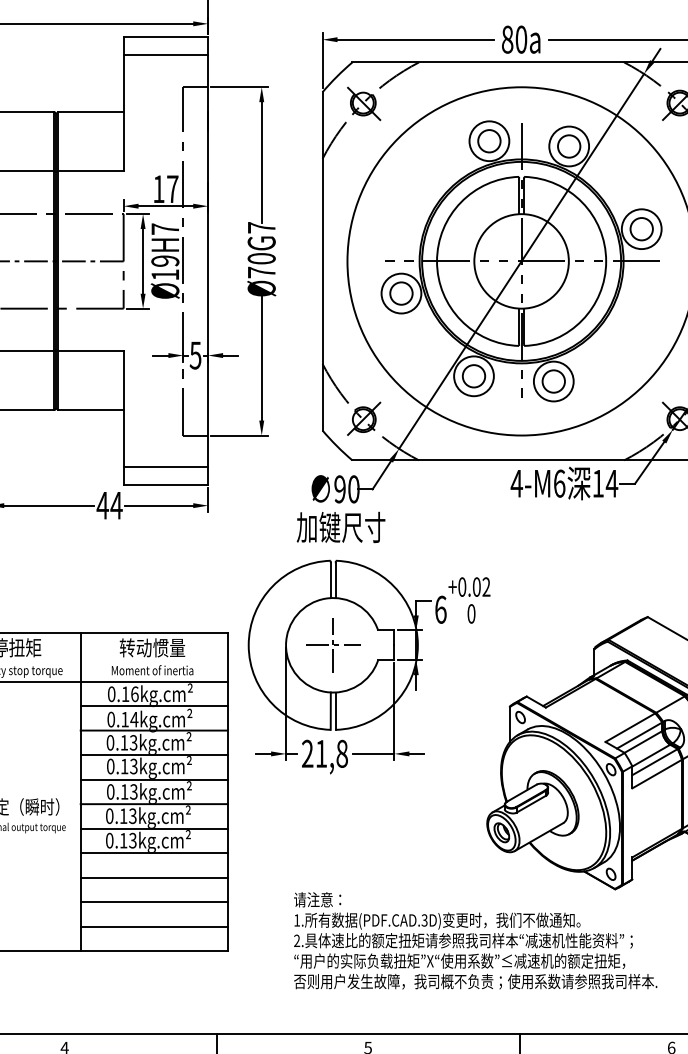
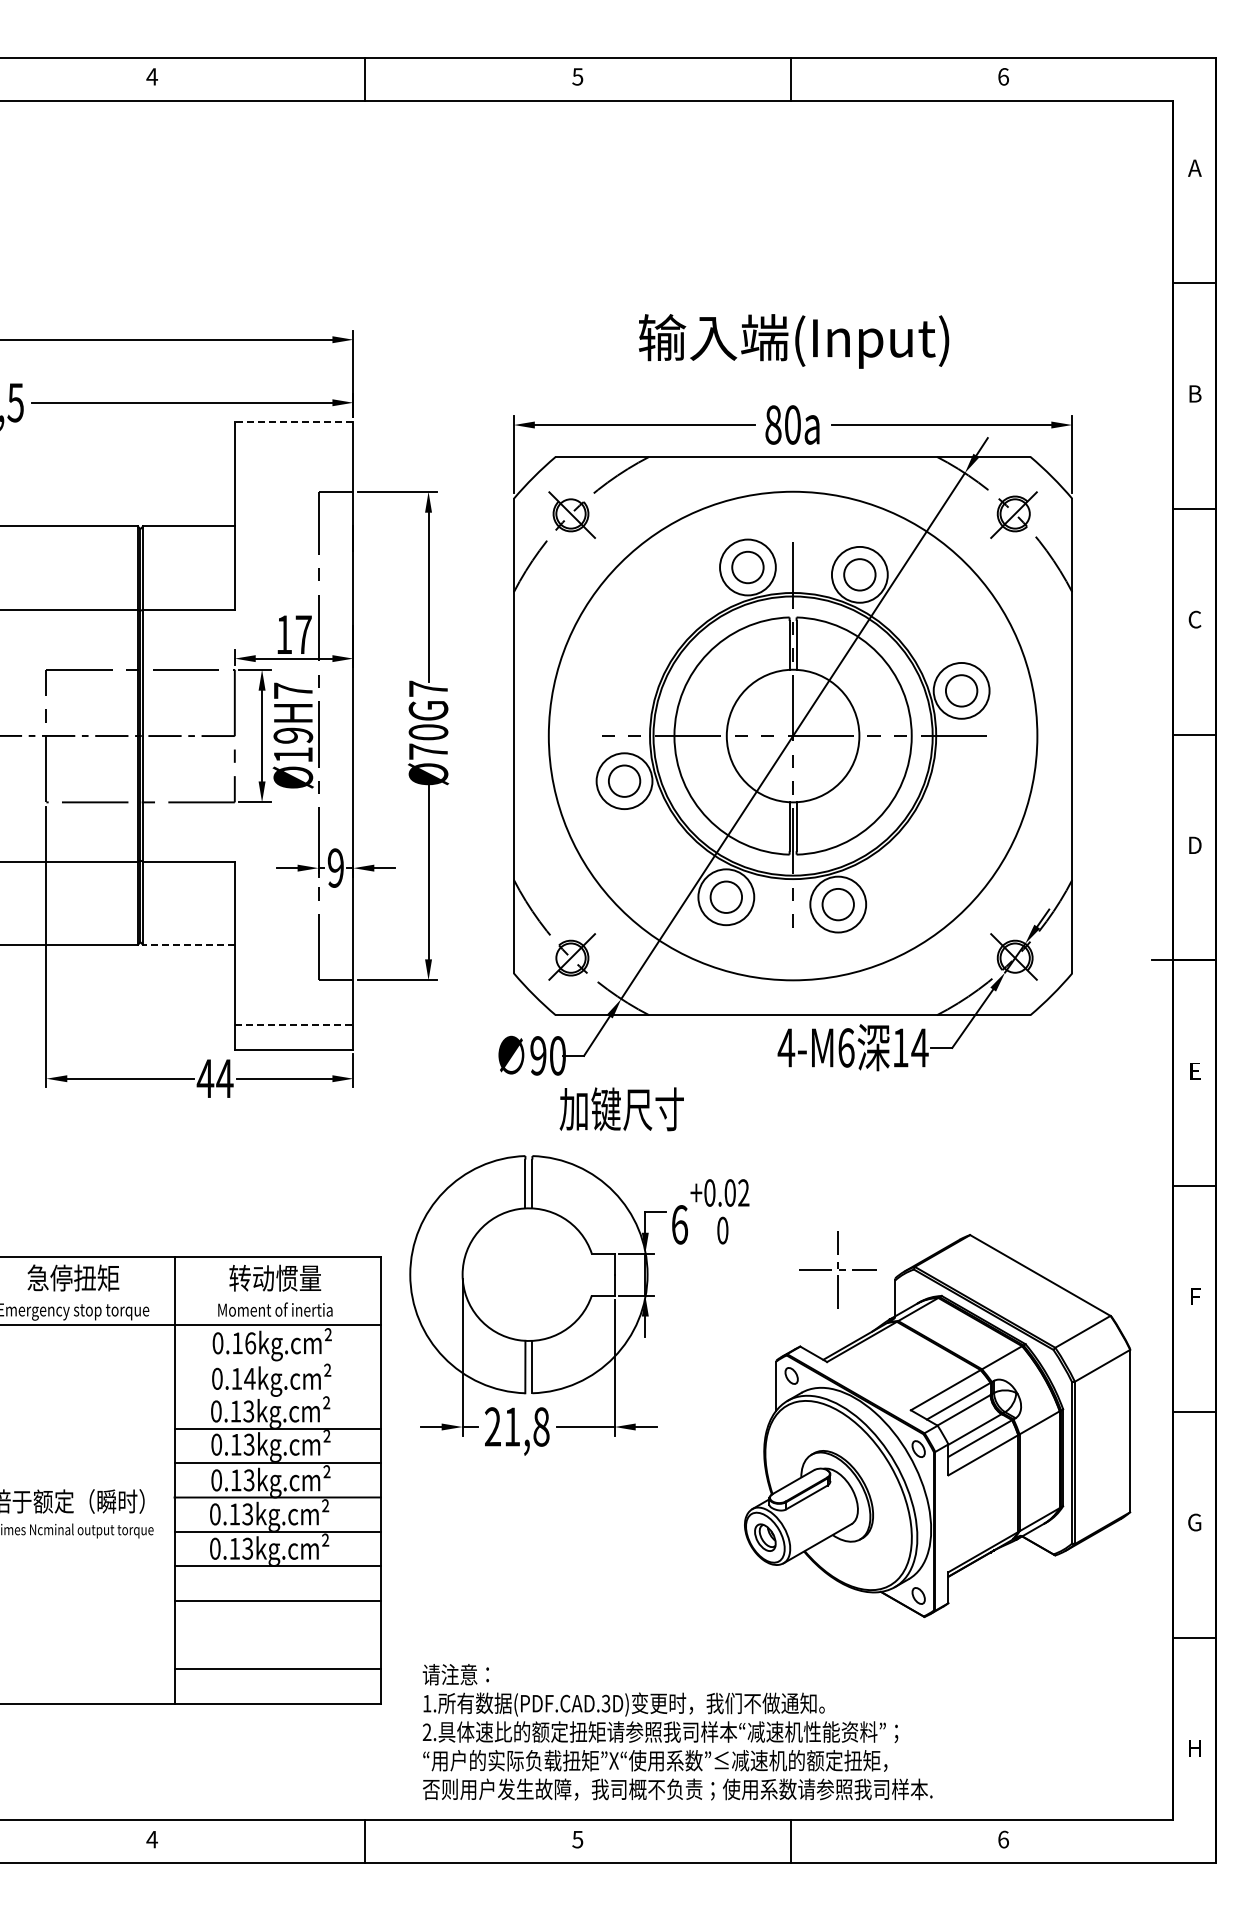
line: (165, 37) -> (293, 421), solid -> dashed
line: (165, 55) -> (293, 446), removed
text: (195, 355) -> (335, 867), 5 -> 9
line: (90, 410) -> (188, 945), solid -> dashed
line: (166, 467) -> (294, 1025), solid -> dashed
text: (340, 527) -> (621, 1109), moved
part: (332, 645) -> (837, 1269), moved
line: (154, 705) -> (277, 1359), removed
line: (154, 730) -> (277, 1394), removed
line: (154, 902) -> (277, 1635), removed
text: (475, 941) -> (677, 1732), moved

